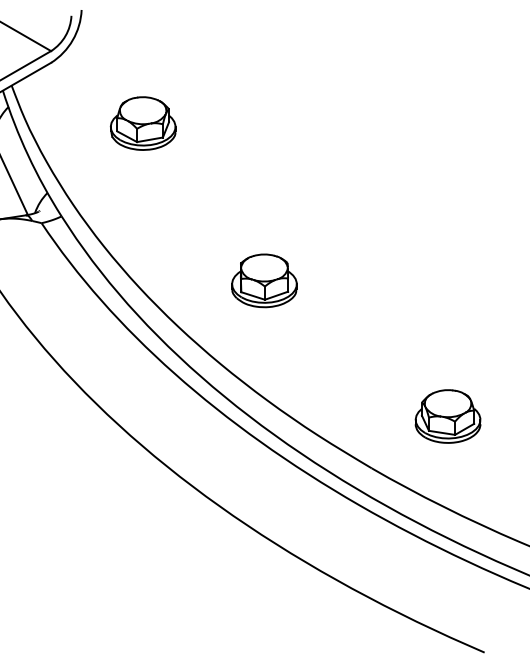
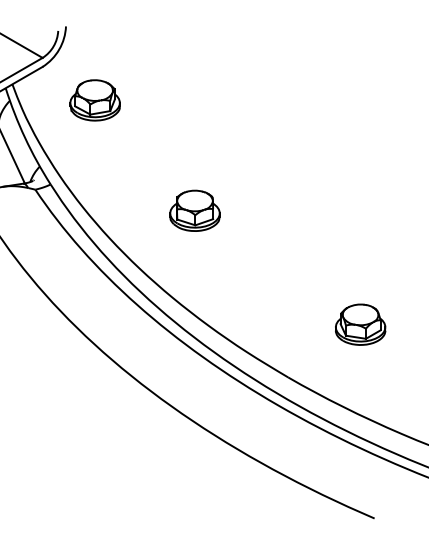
part: (142, 123) -> (94, 100), moved
part: (263, 280) -> (194, 210), moved
part: (447, 416) -> (360, 324), moved

